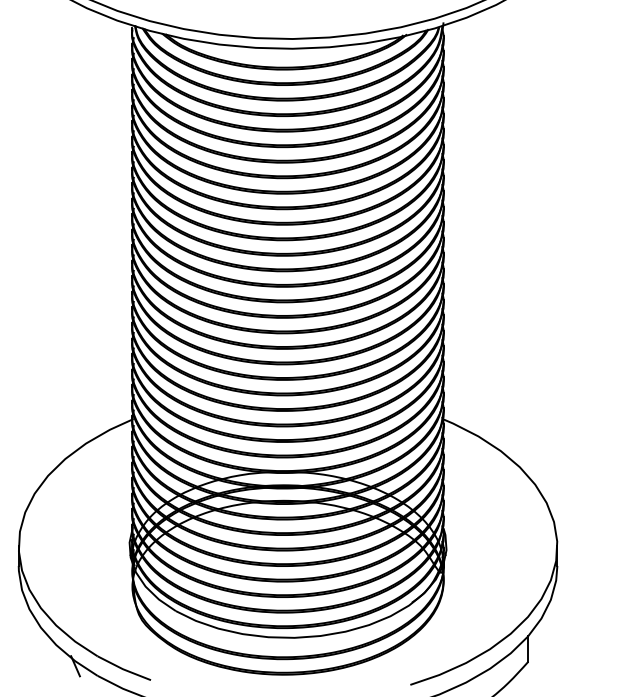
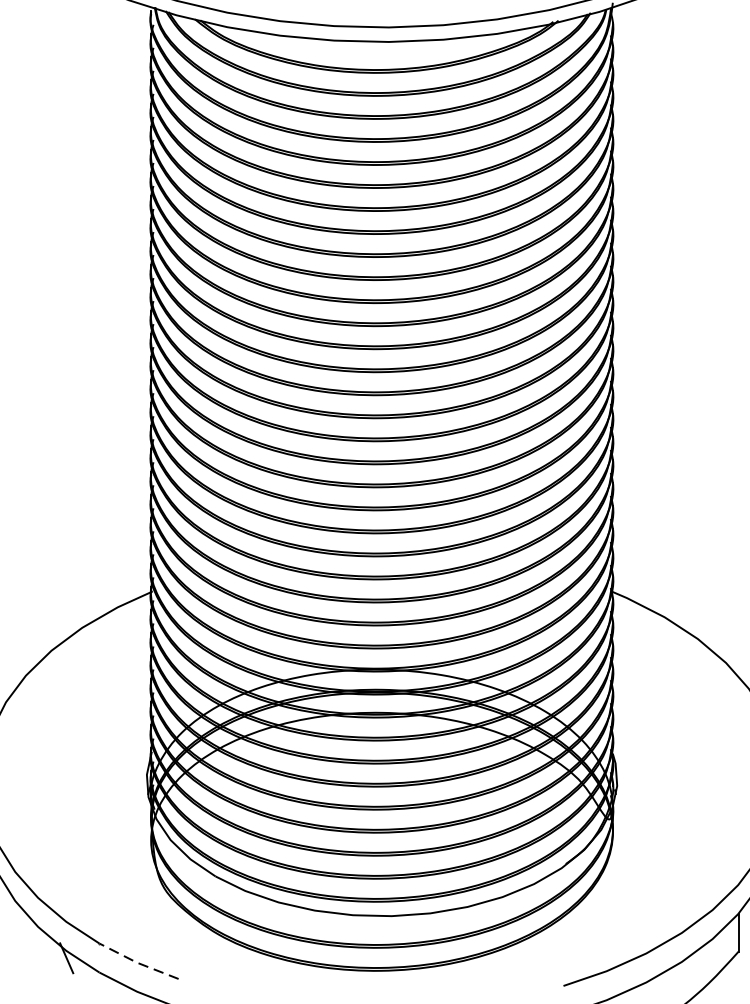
line: (123, 669) -> (137, 963), solid -> dashed

